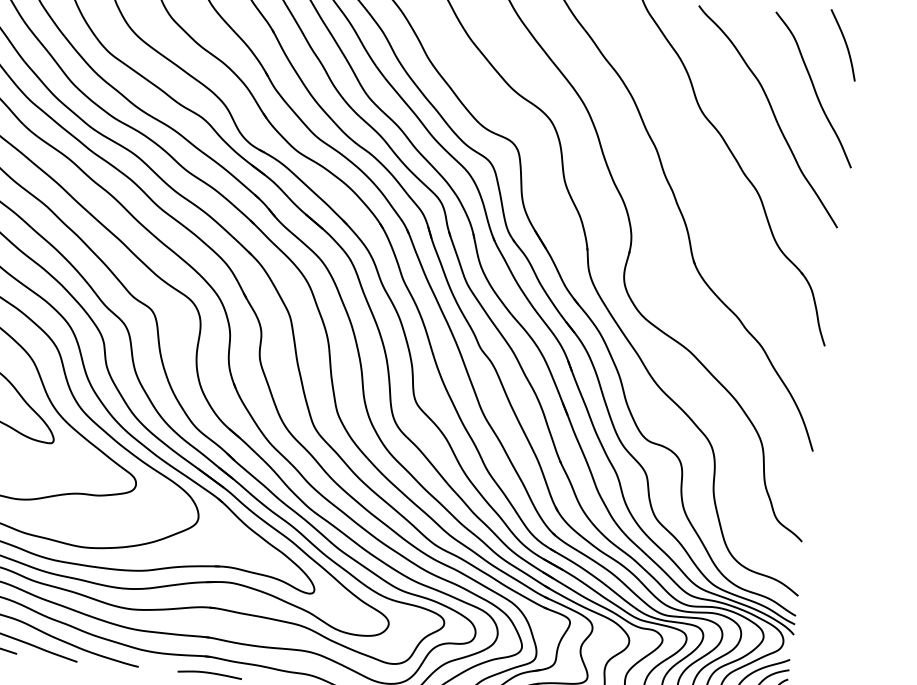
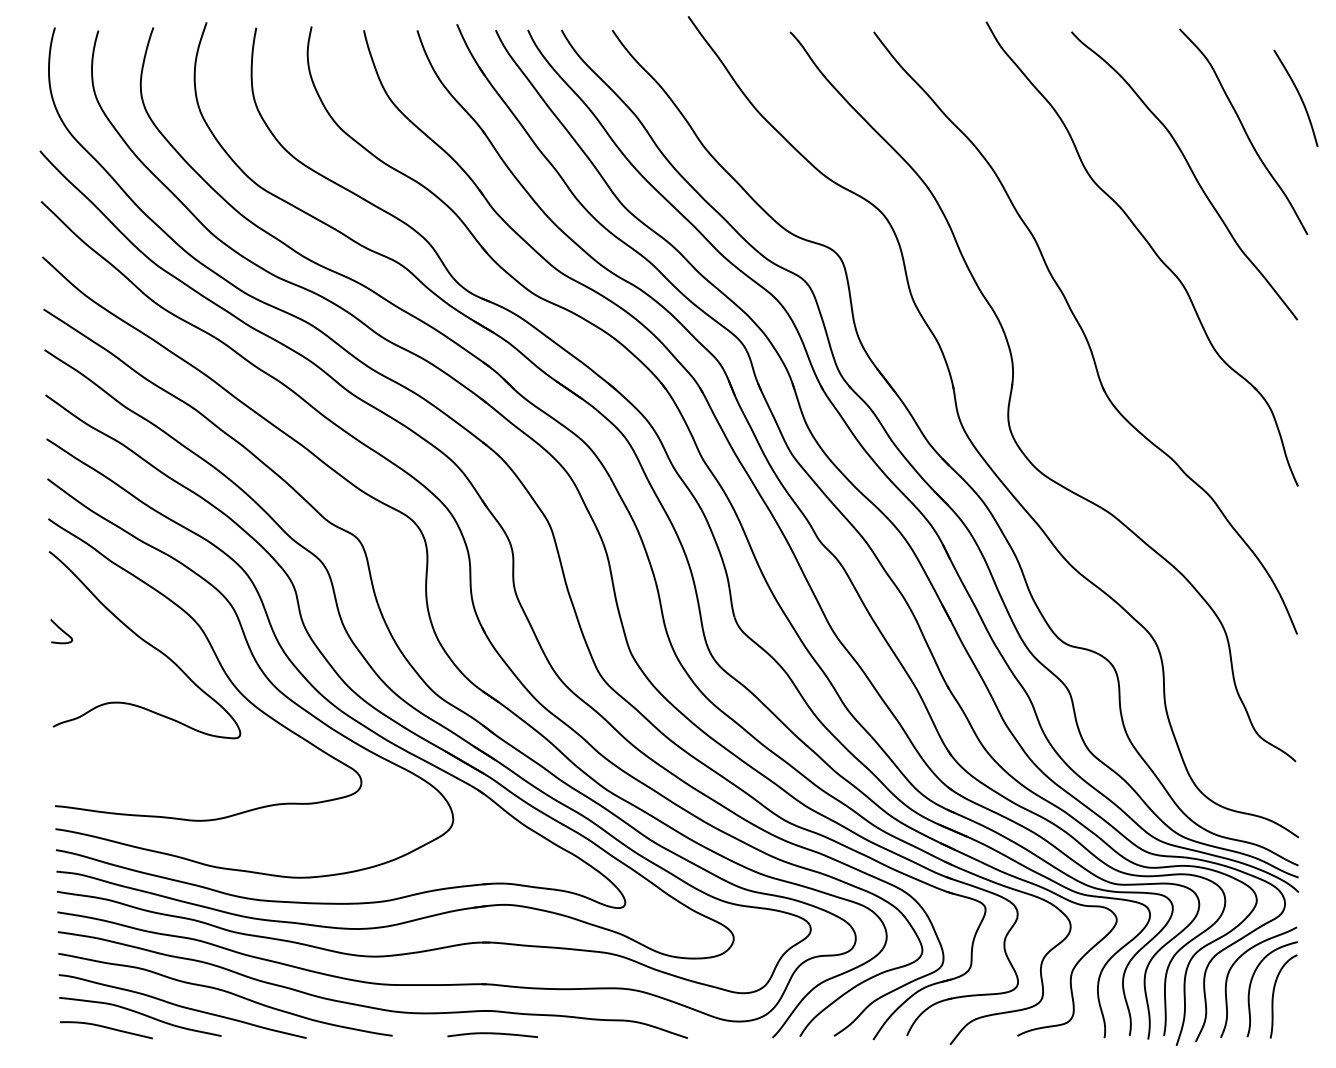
curve: (845, 43) -> (1298, 95), moved

